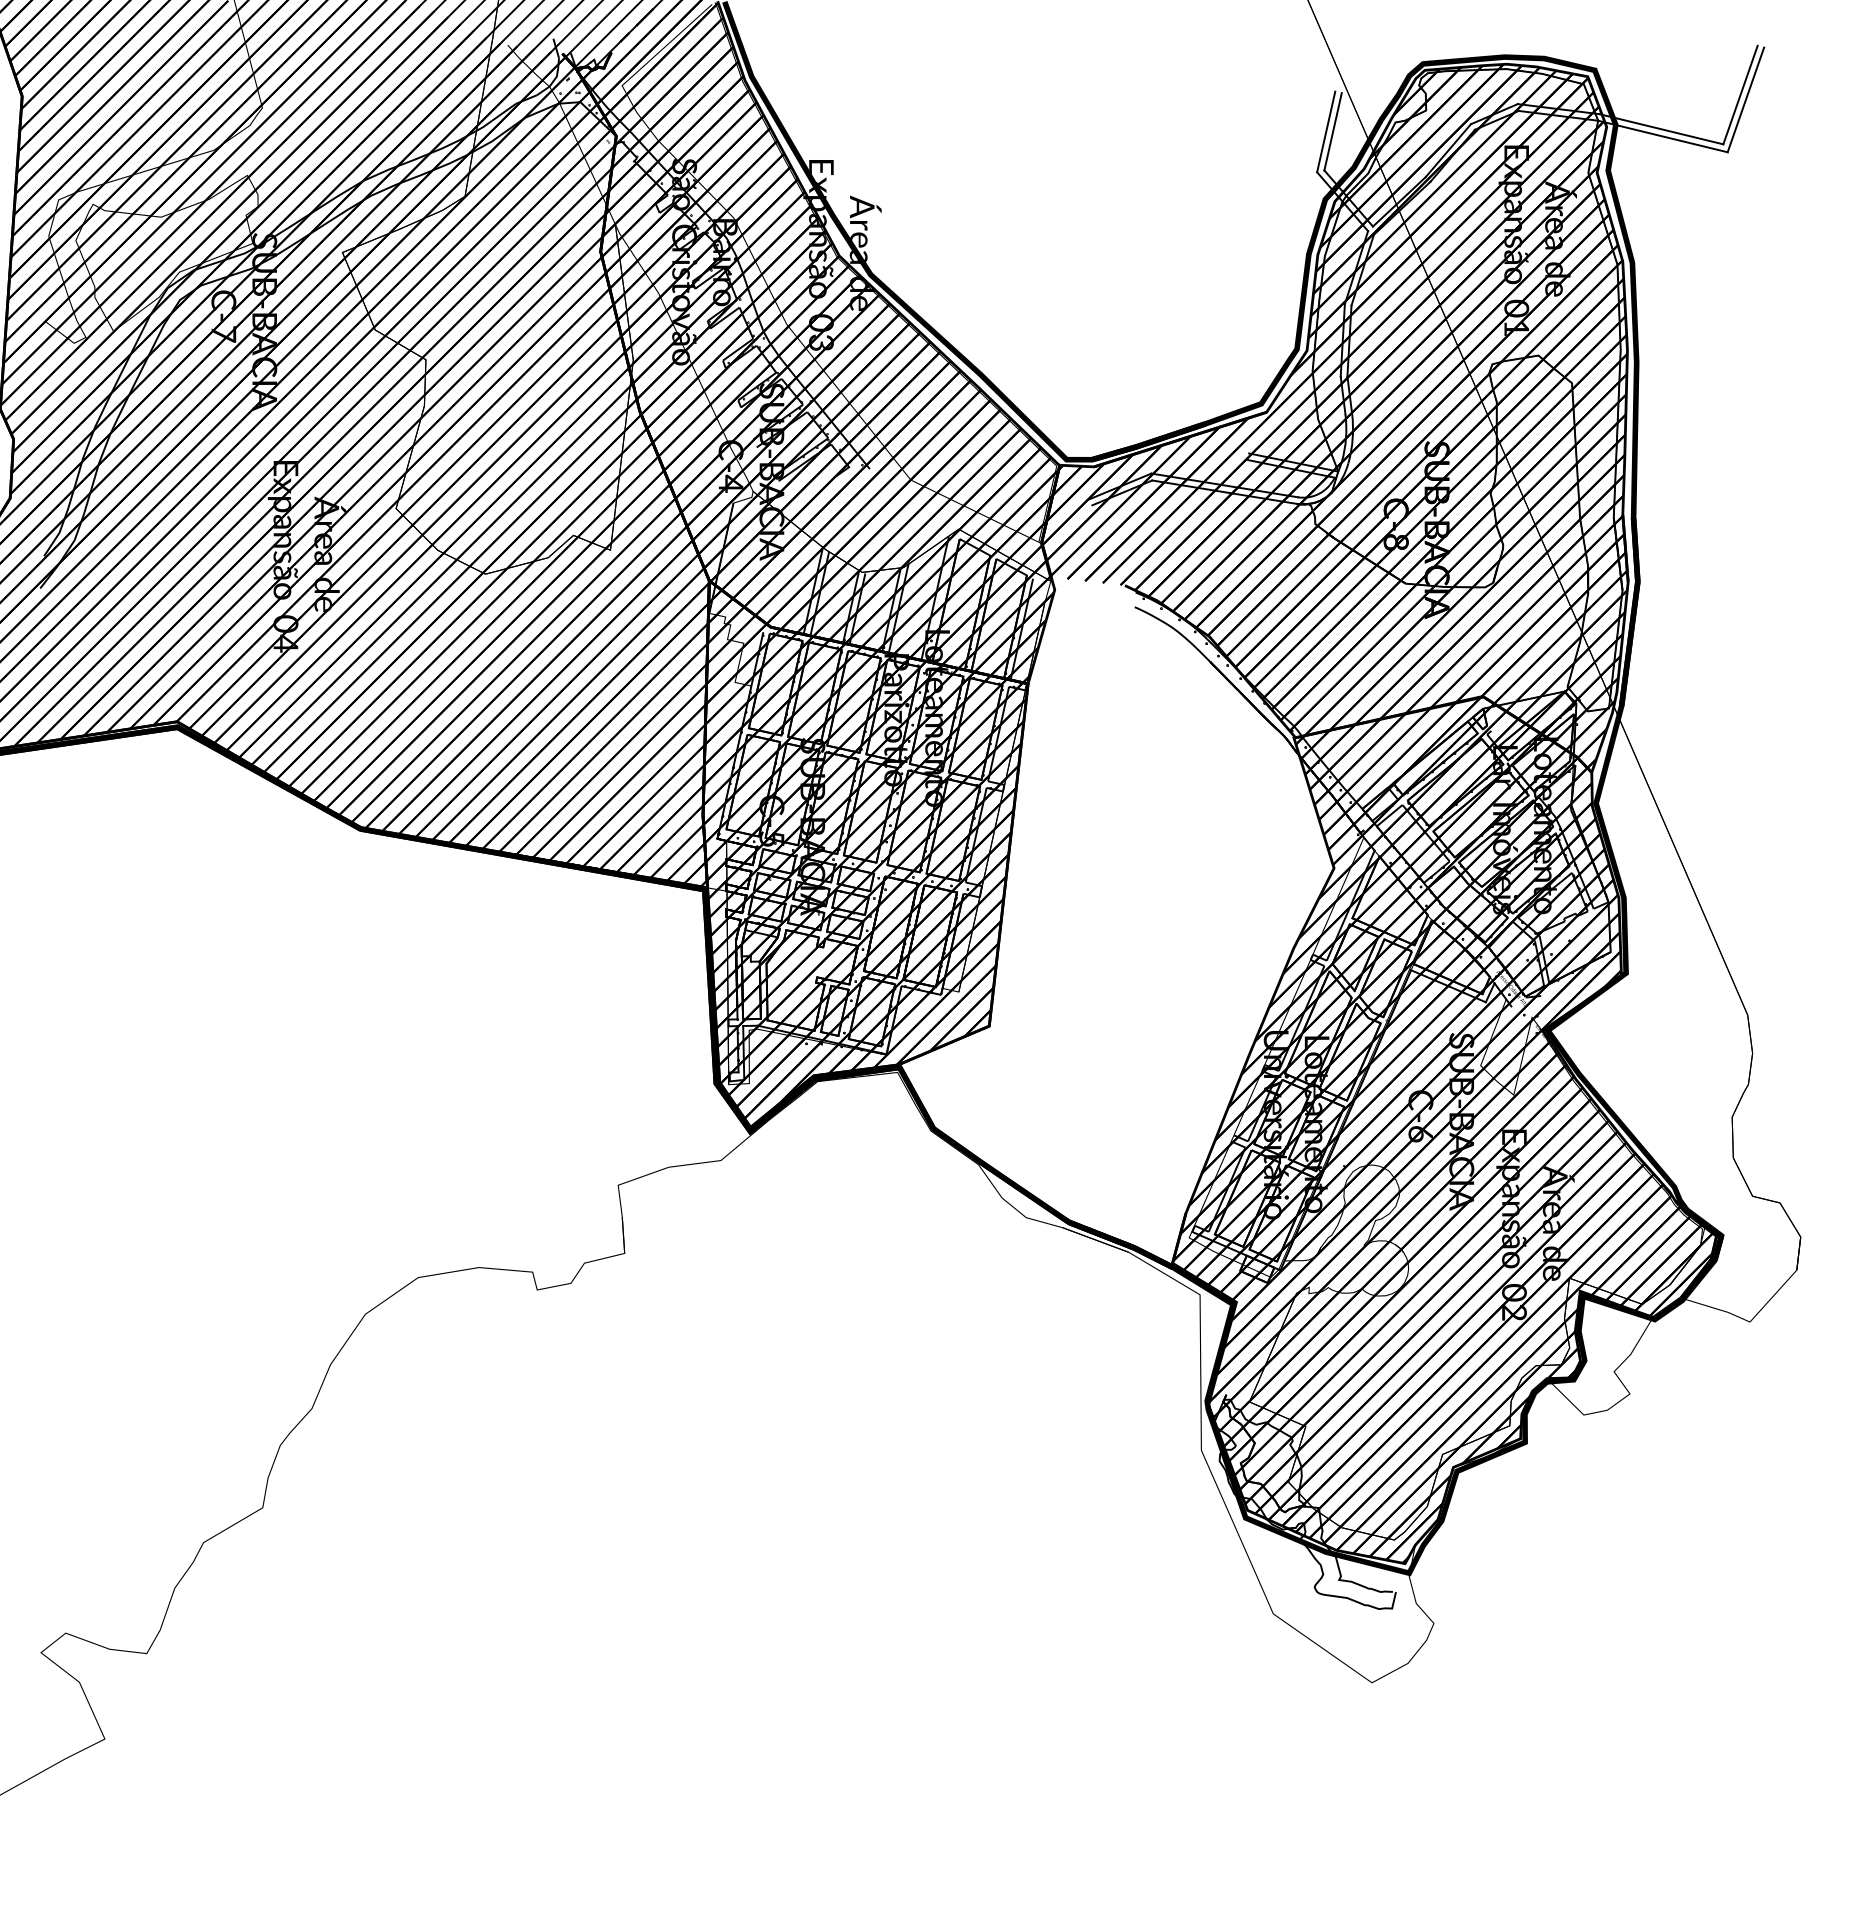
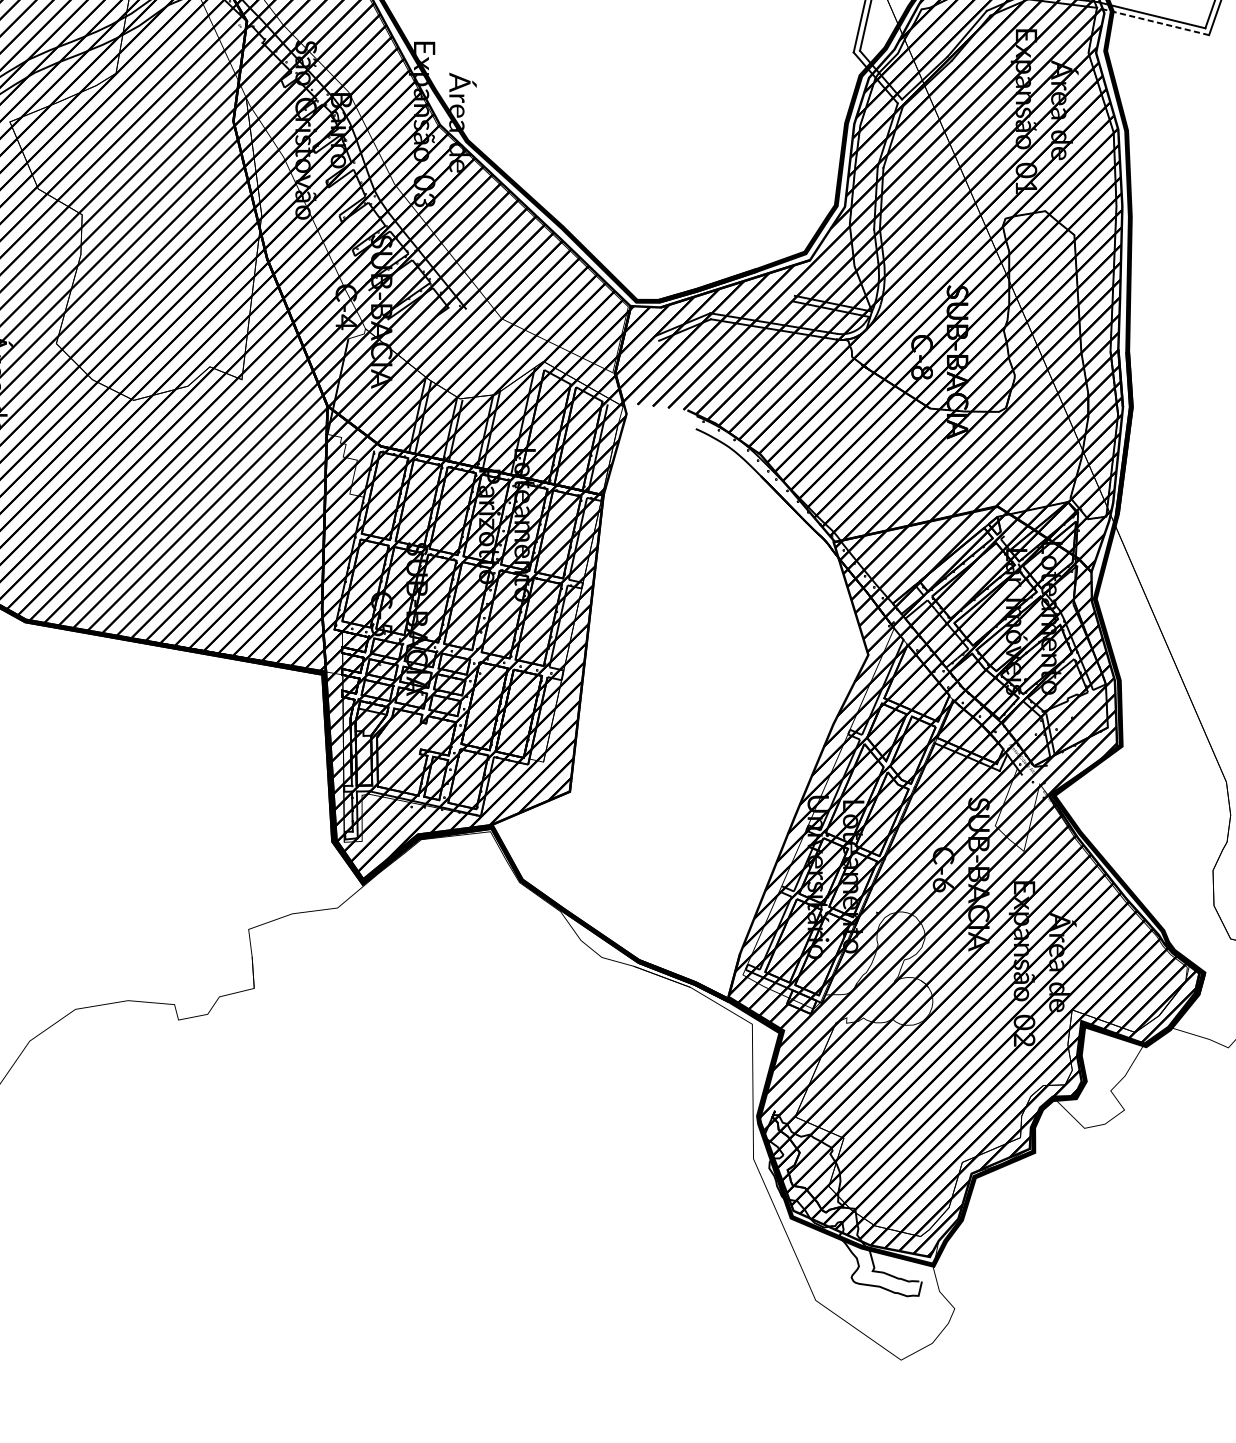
line: (1662, 136) -> (1152, 21), solid -> dashed

